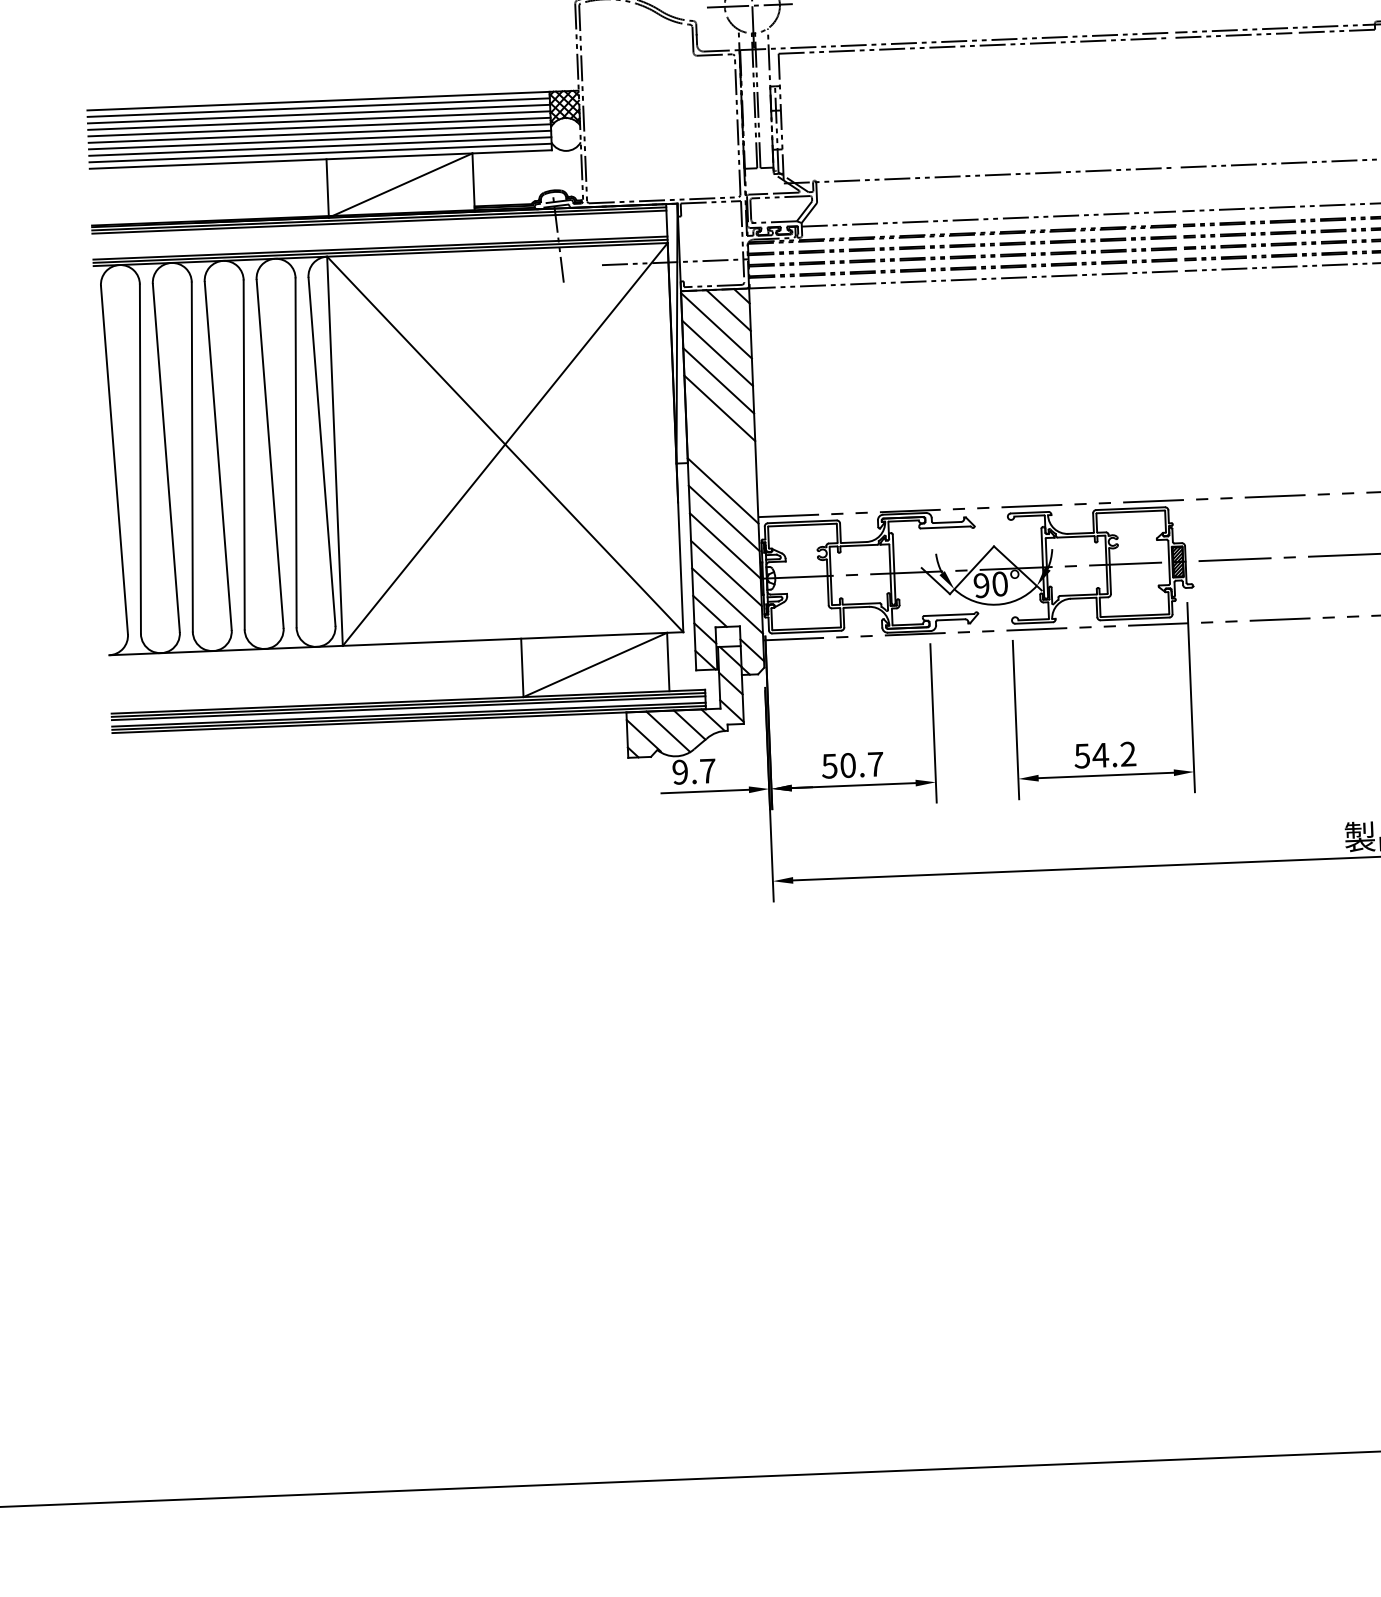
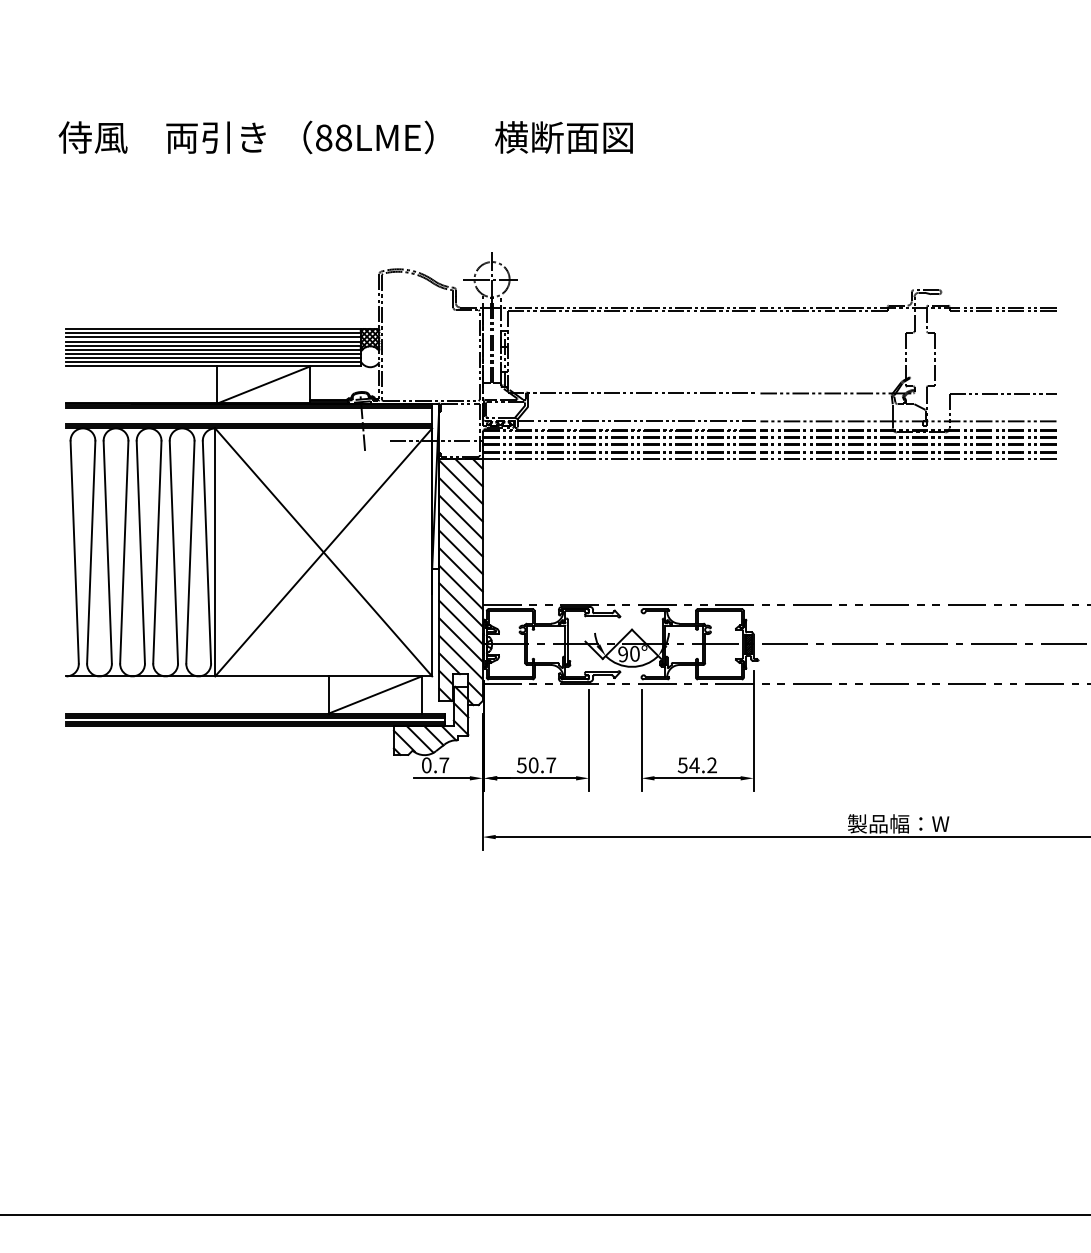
line: (719, 436) -> (460, 552), added
line: (721, 462) -> (460, 569), added
text: (680, 772) -> (426, 765), 9.7 -> 0.7

